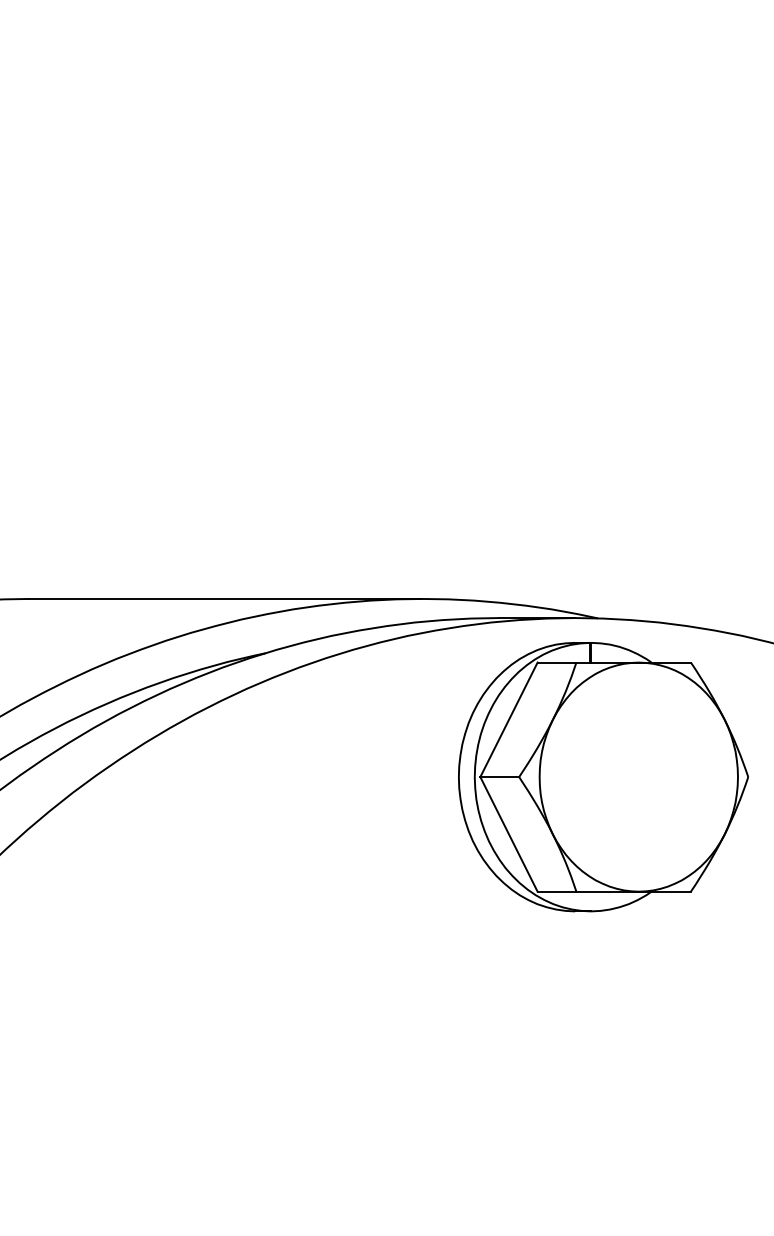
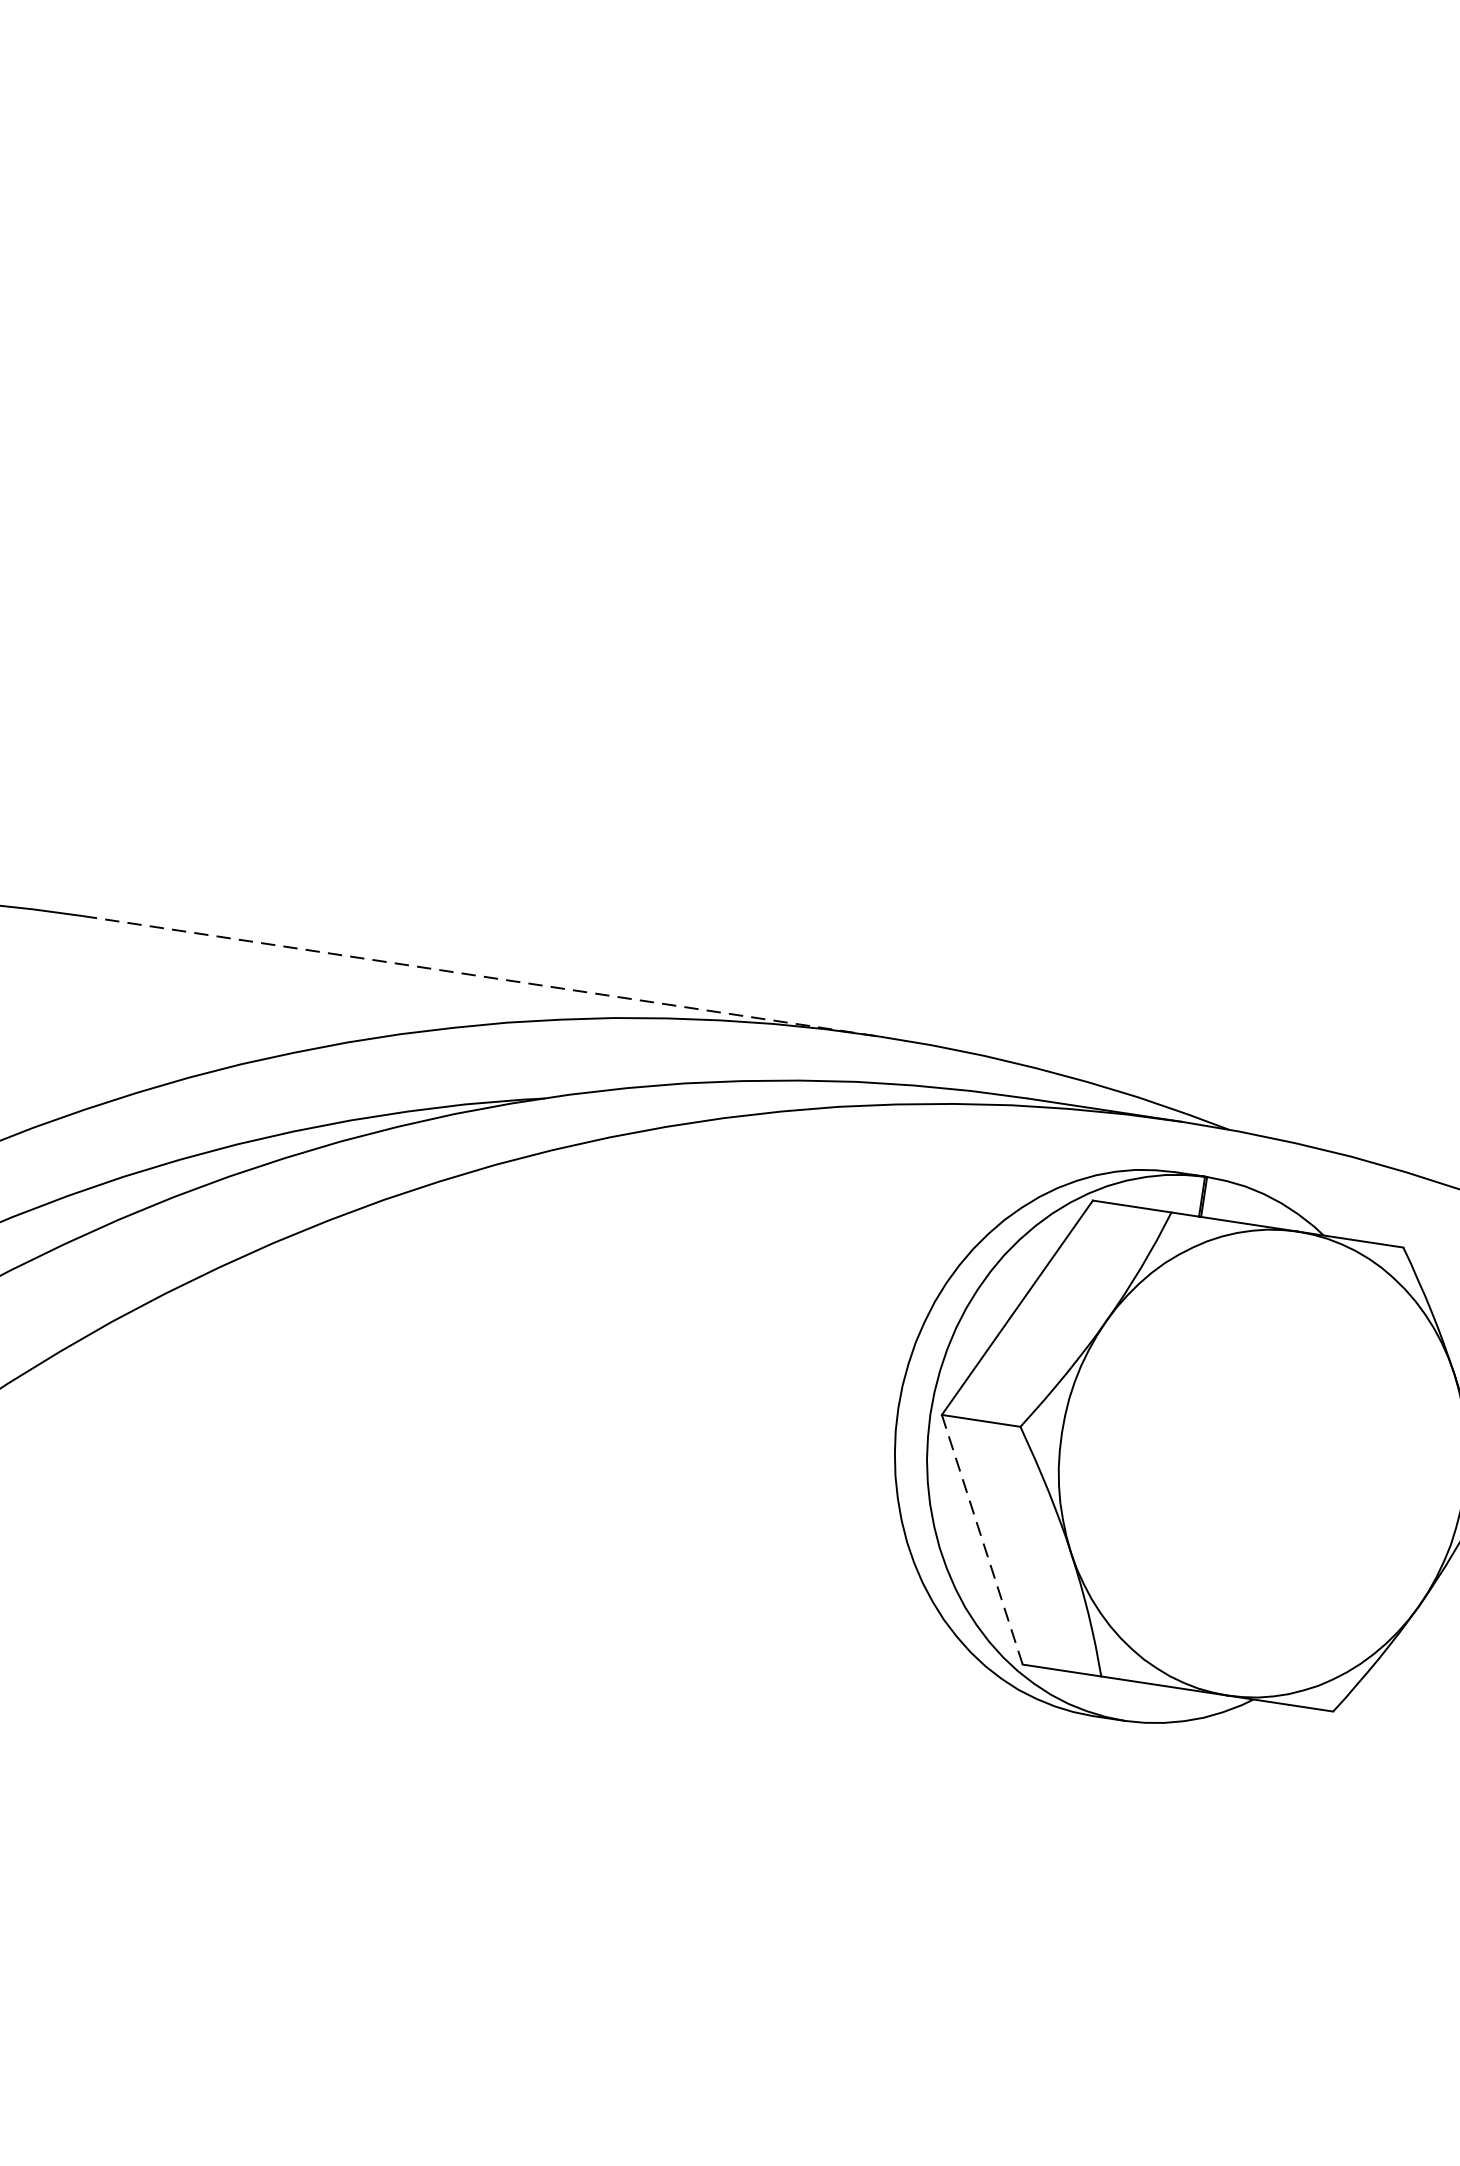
line: (225, 598) -> (480, 975), solid -> dashed
line: (509, 834) -> (983, 1540), solid -> dashed

